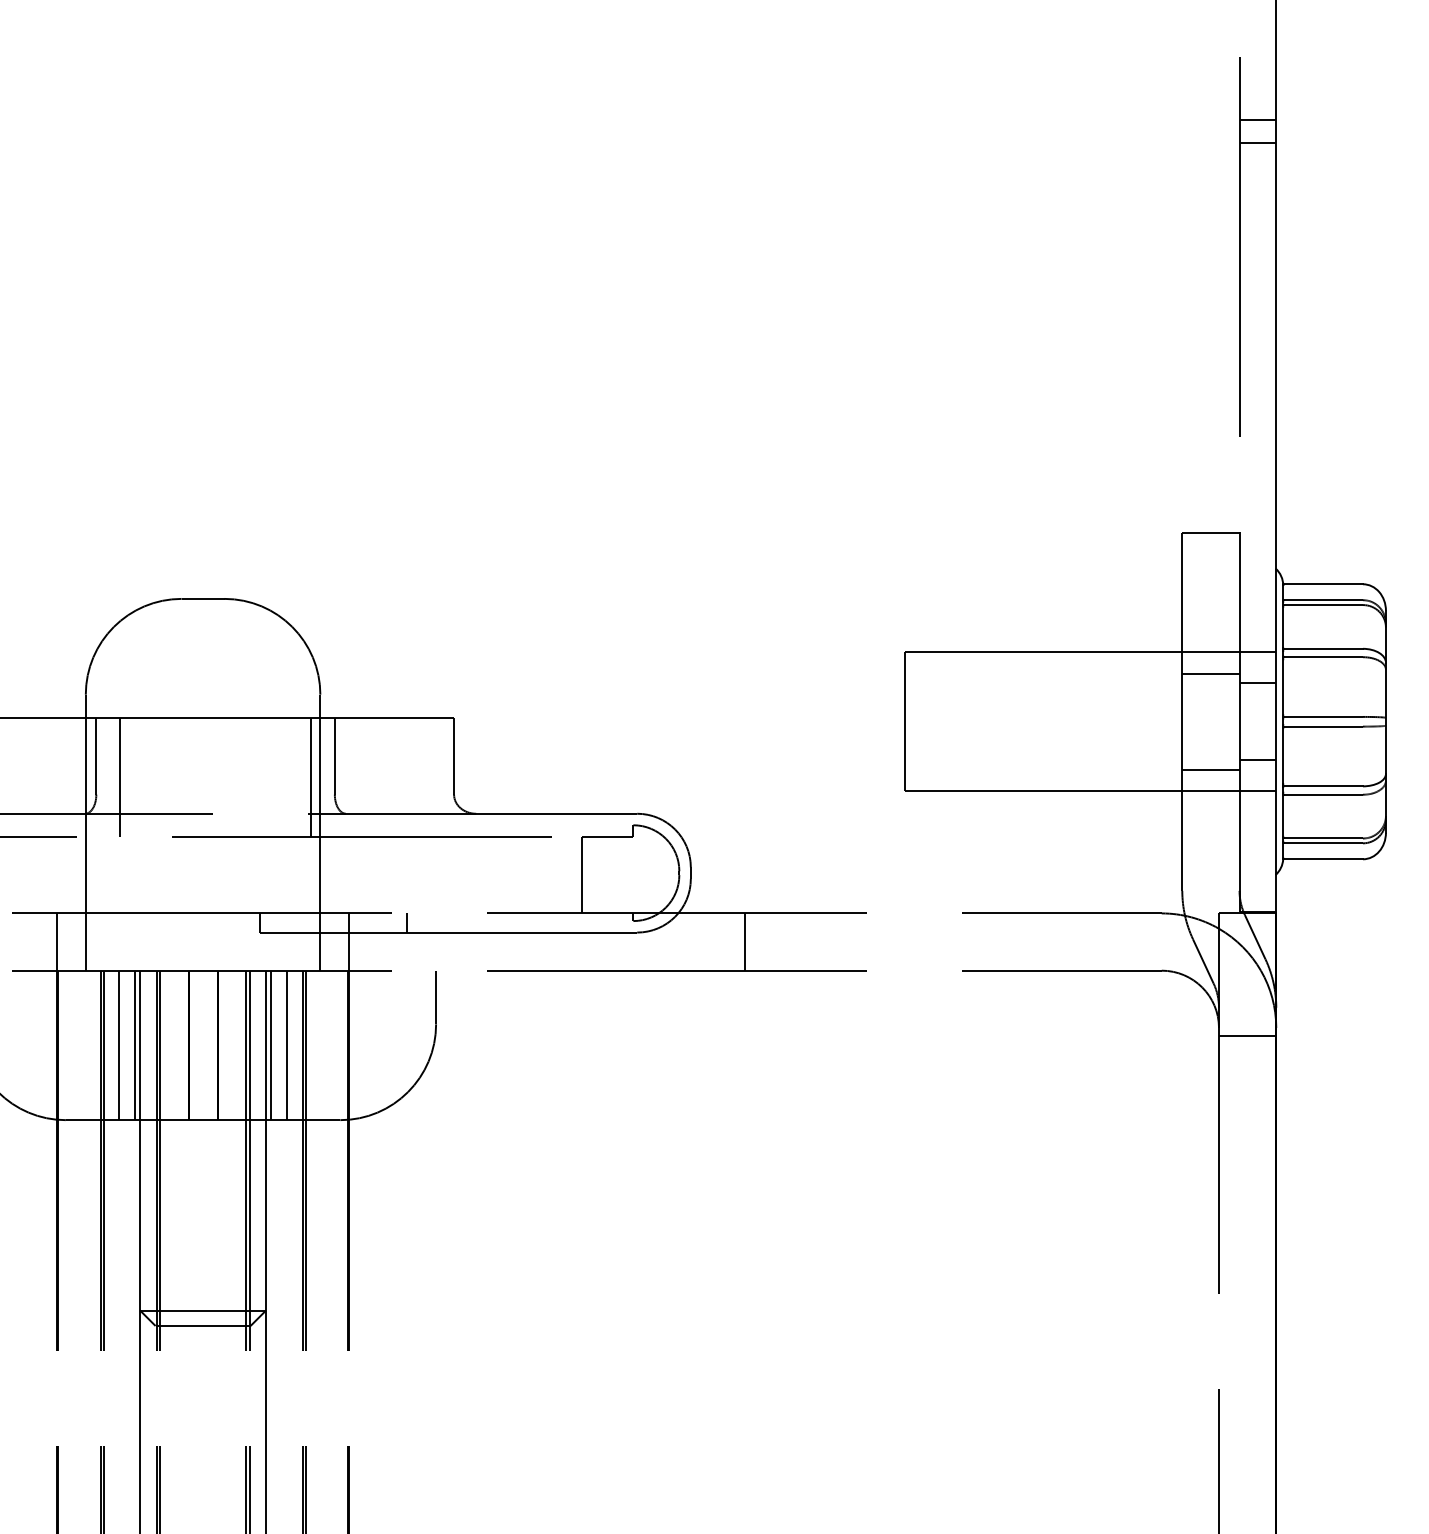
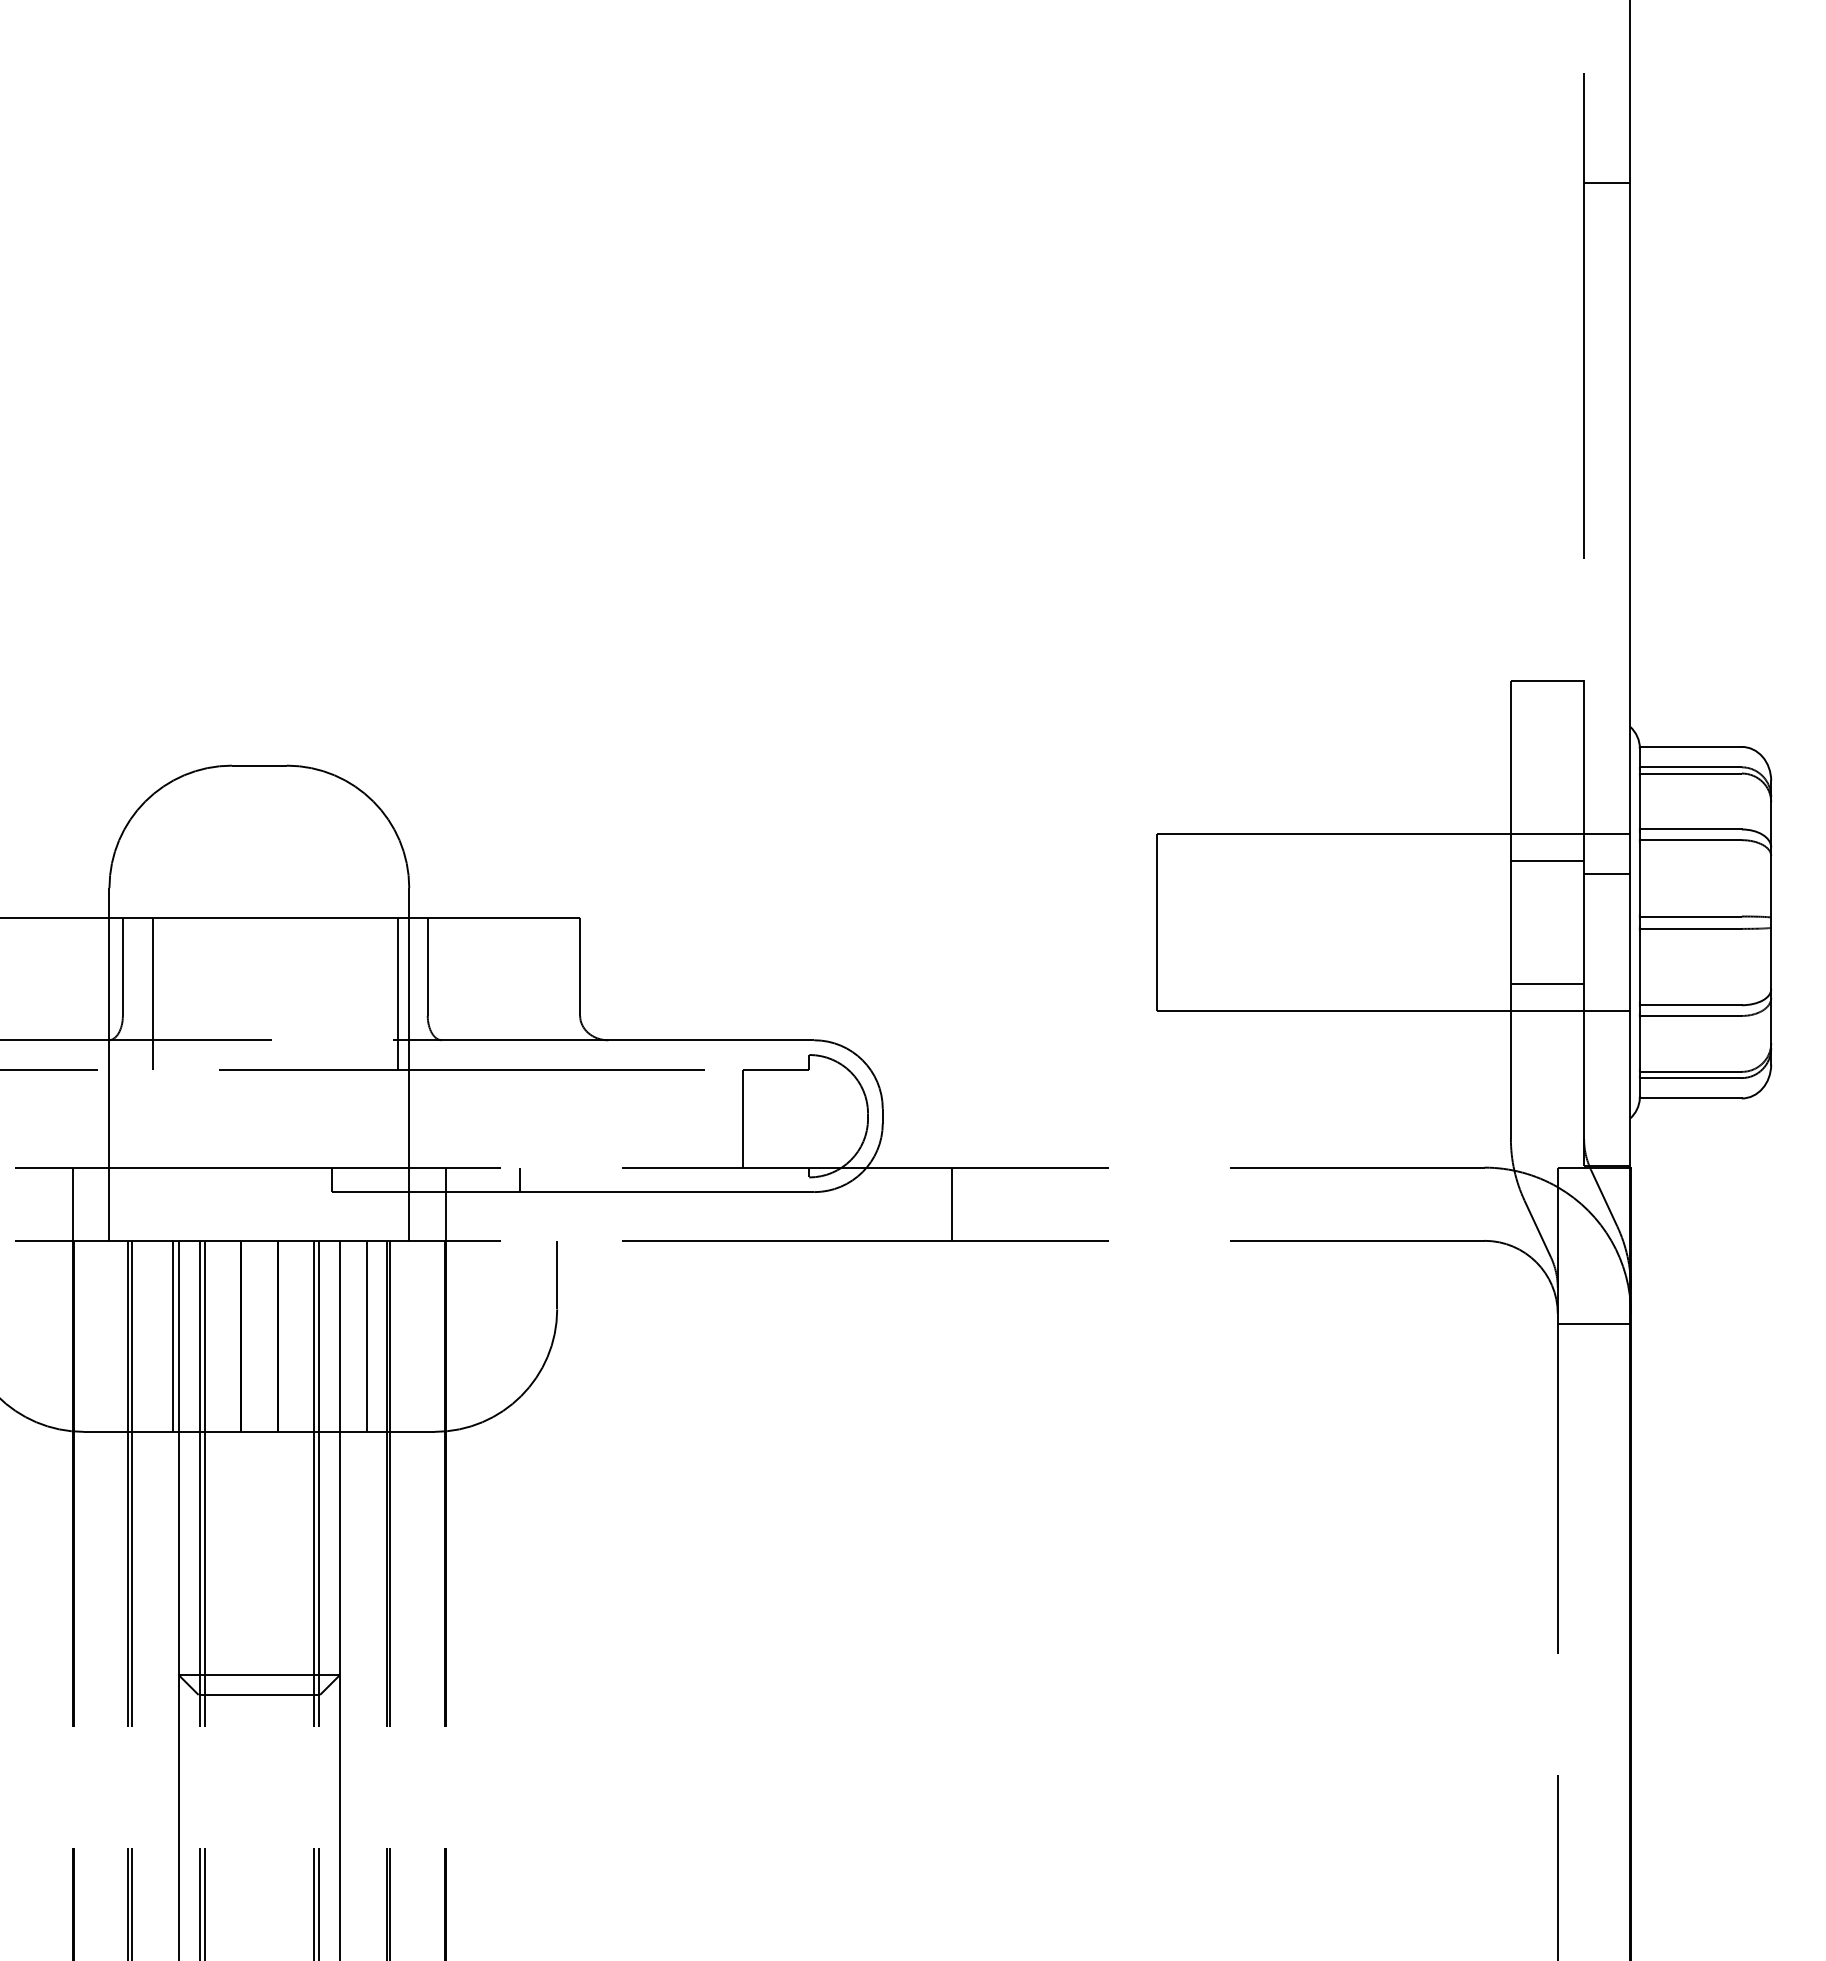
line: (1257, 120) -> (1607, 154), removed
line: (1257, 759) -> (1607, 971), removed
line: (119, 1044) -> (152, 1335), removed
line: (271, 1044) -> (346, 1335), removed

